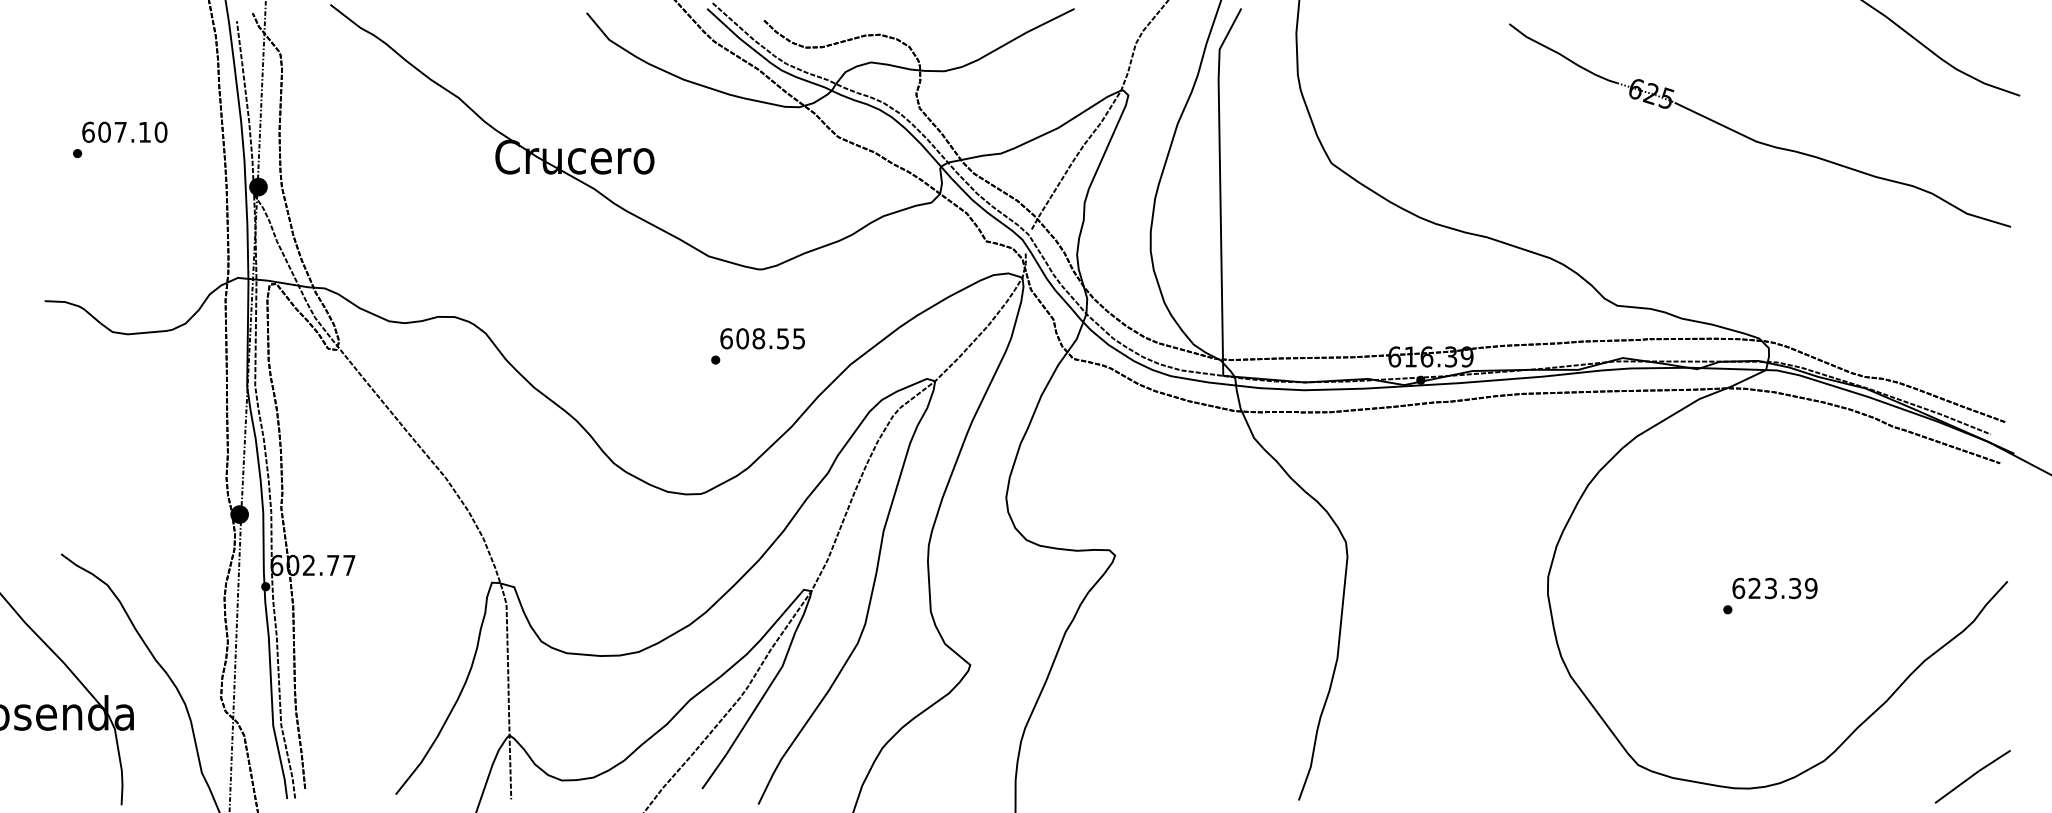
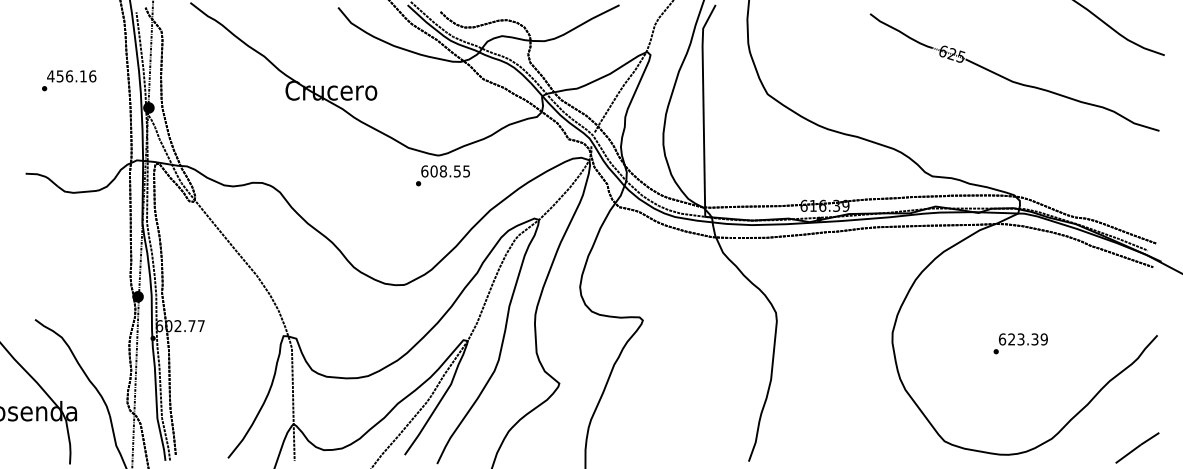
text: (124, 132) -> (71, 76), 607.10 -> 456.16
text: (757, 345) -> (442, 175), moved

